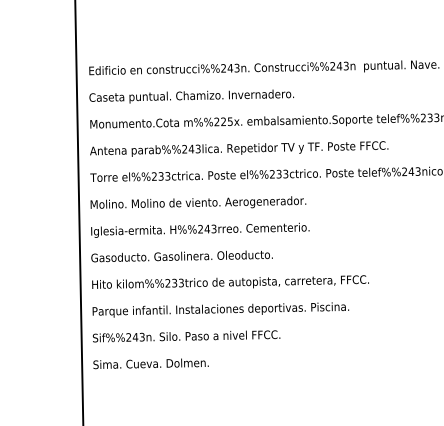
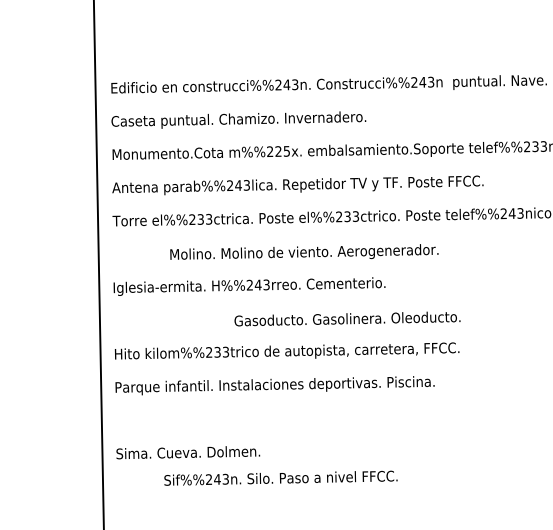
text: (198, 202) -> (304, 251), moved
text: (181, 256) -> (346, 319), moved
text: (186, 336) -> (280, 478), moved

